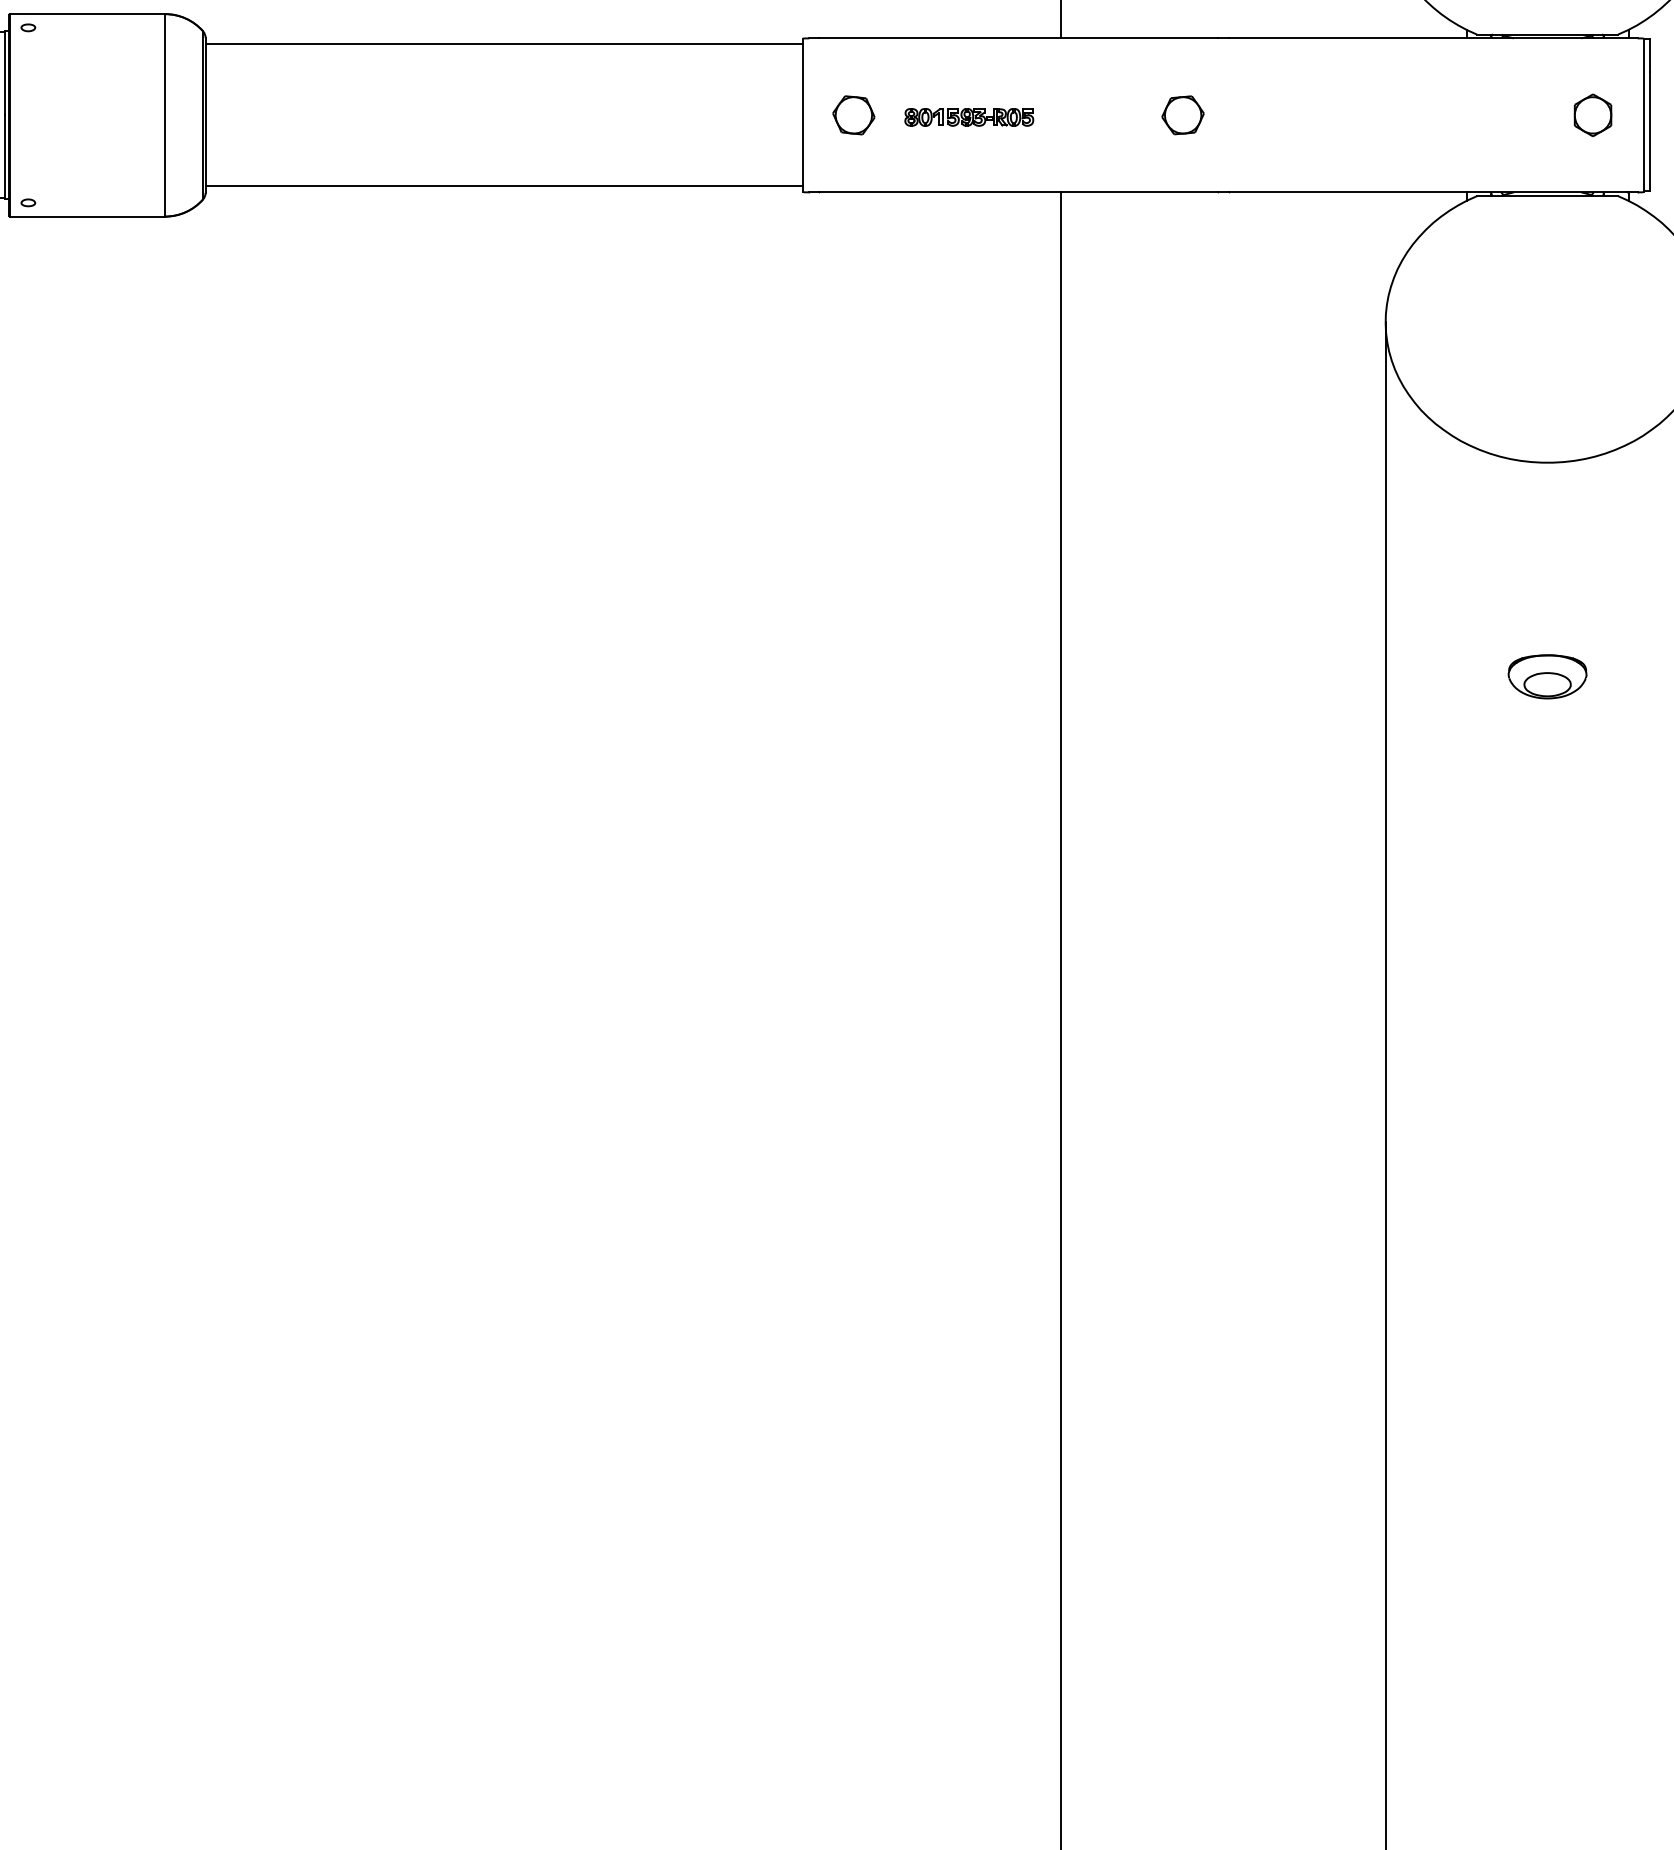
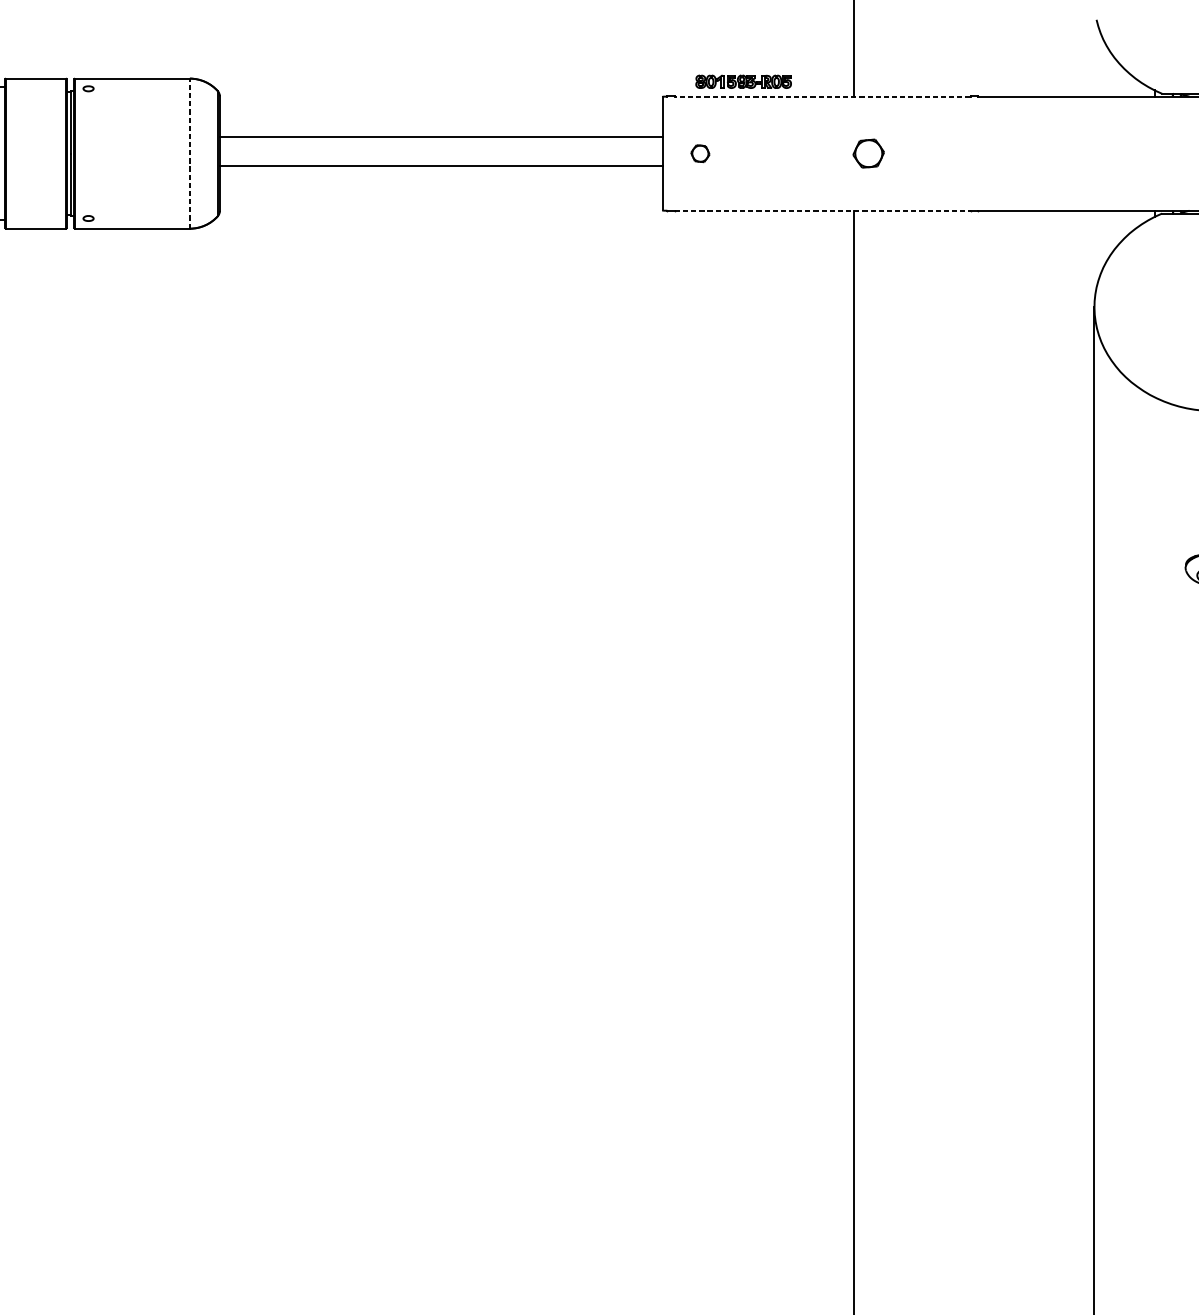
line: (1018, 38) -> (822, 96), solid -> dashed
line: (504, 44) -> (441, 165), moved
line: (165, 114) -> (190, 153), solid -> dashed
part: (853, 115) -> (700, 153), size x0.6
part: (1182, 115) -> (868, 153), moved
part: (969, 117) -> (743, 81), moved
line: (504, 186) -> (441, 137), moved
line: (1019, 192) -> (823, 210), solid -> dashed

